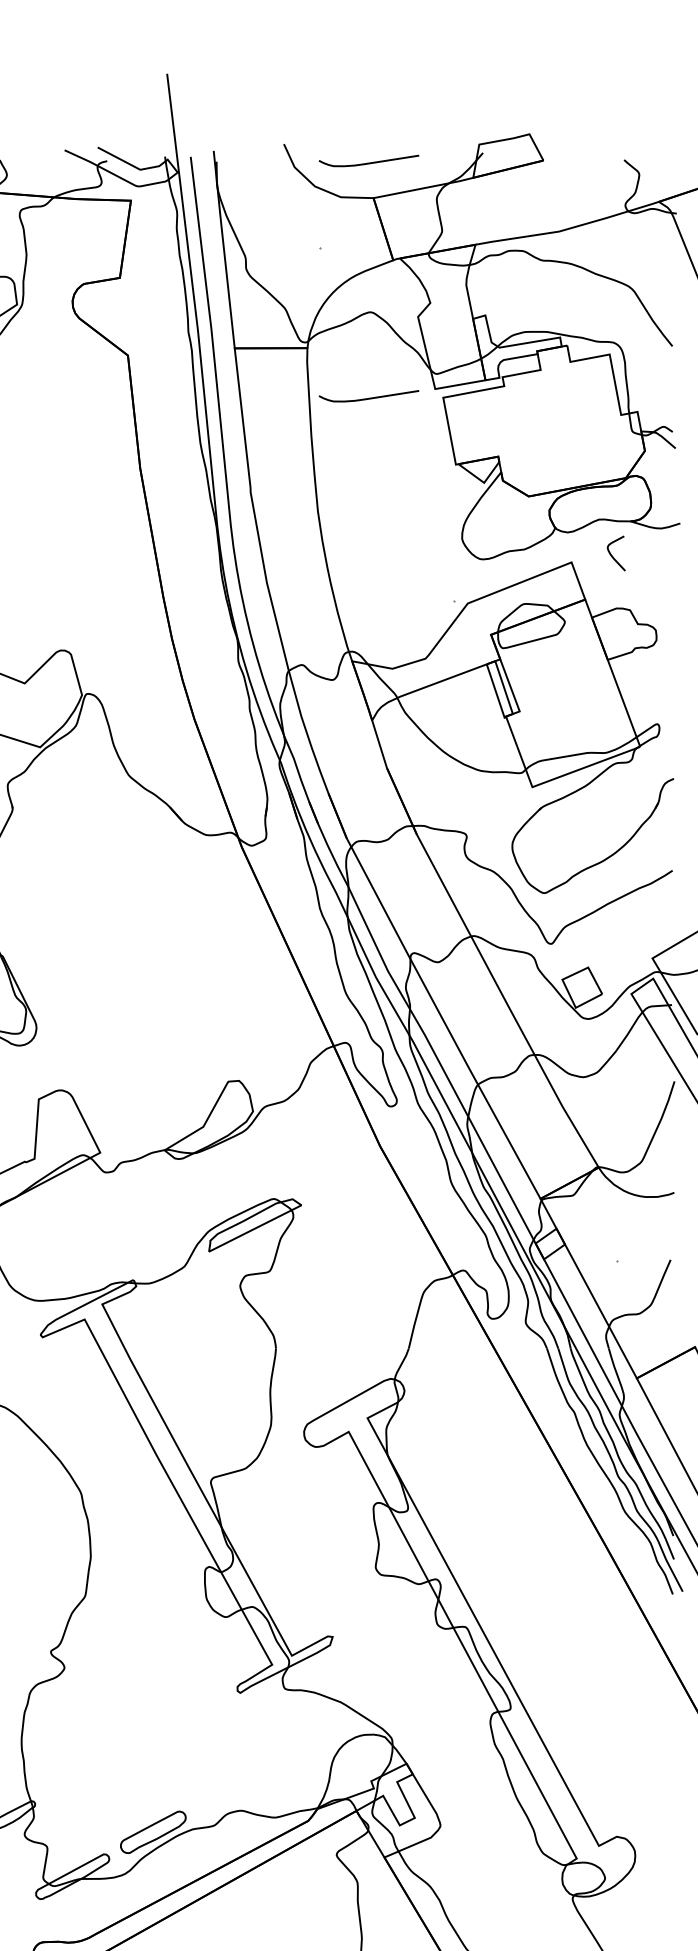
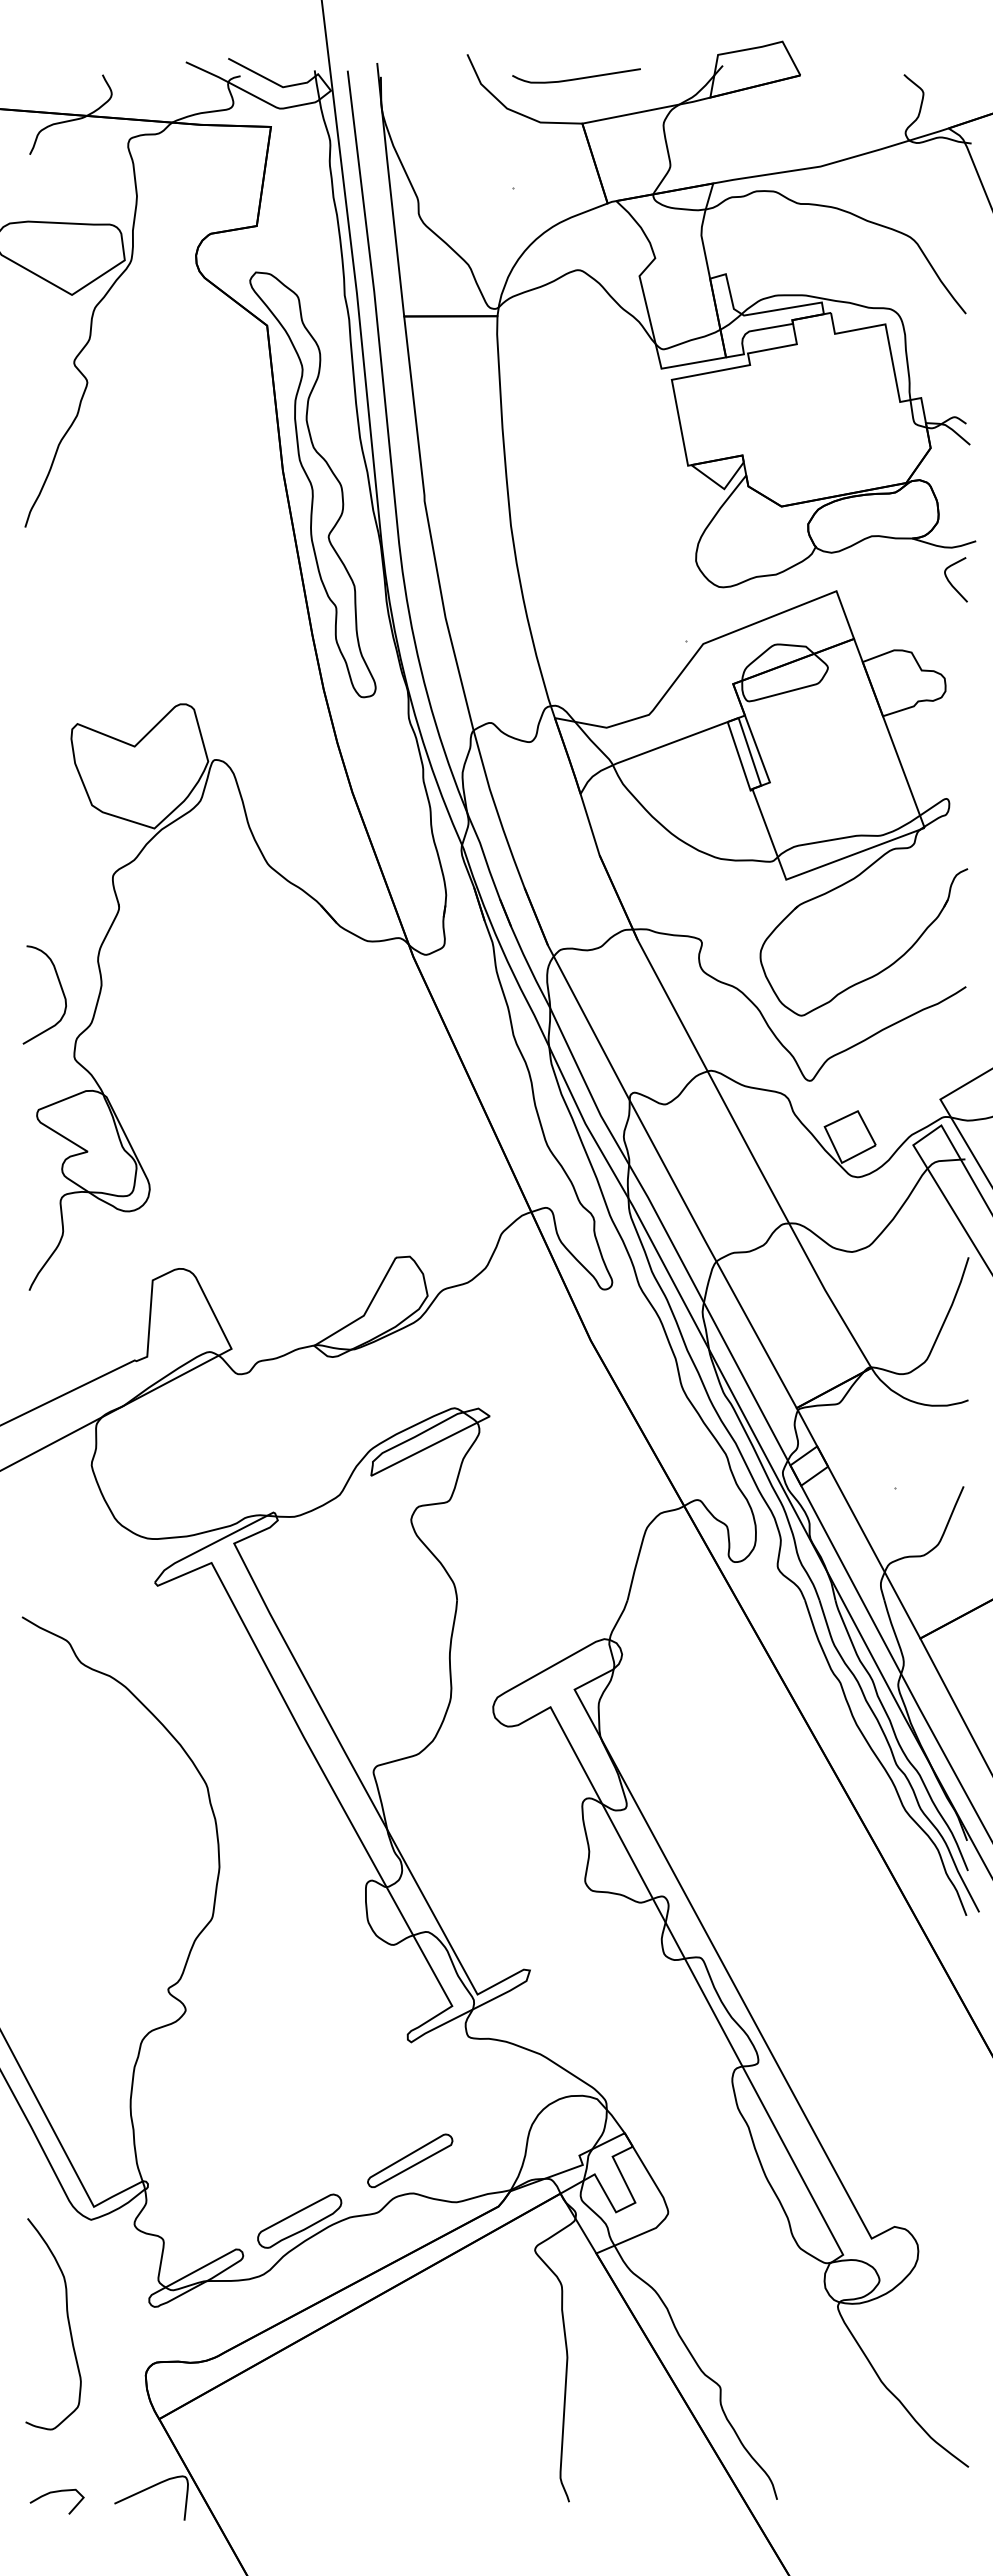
curve: (368, 398) -> (576, 380), removed
part: (163, 479) -> (312, 484), added
curve: (612, 554) -> (950, 581), moved
part: (239, 1785) -> (410, 2160), added

